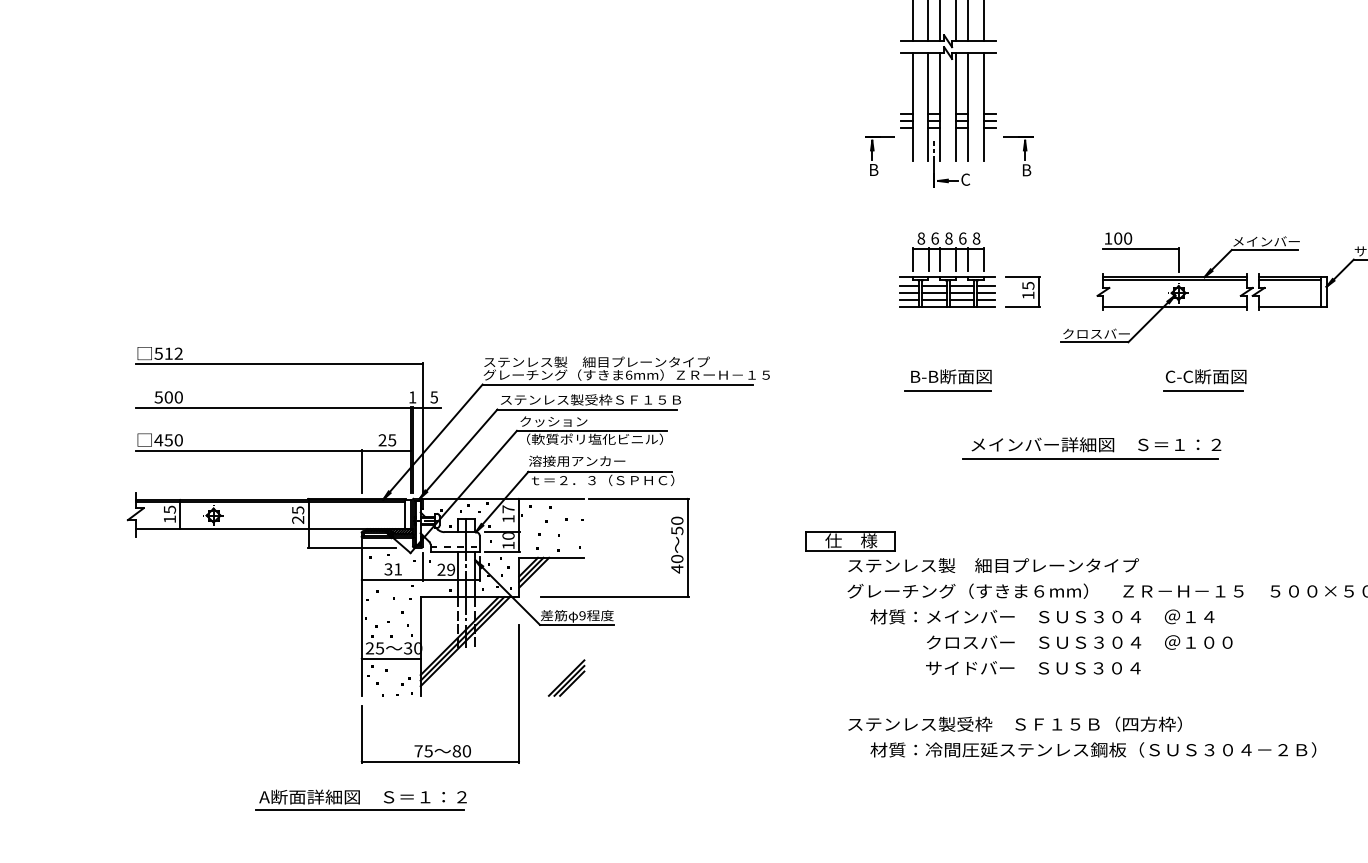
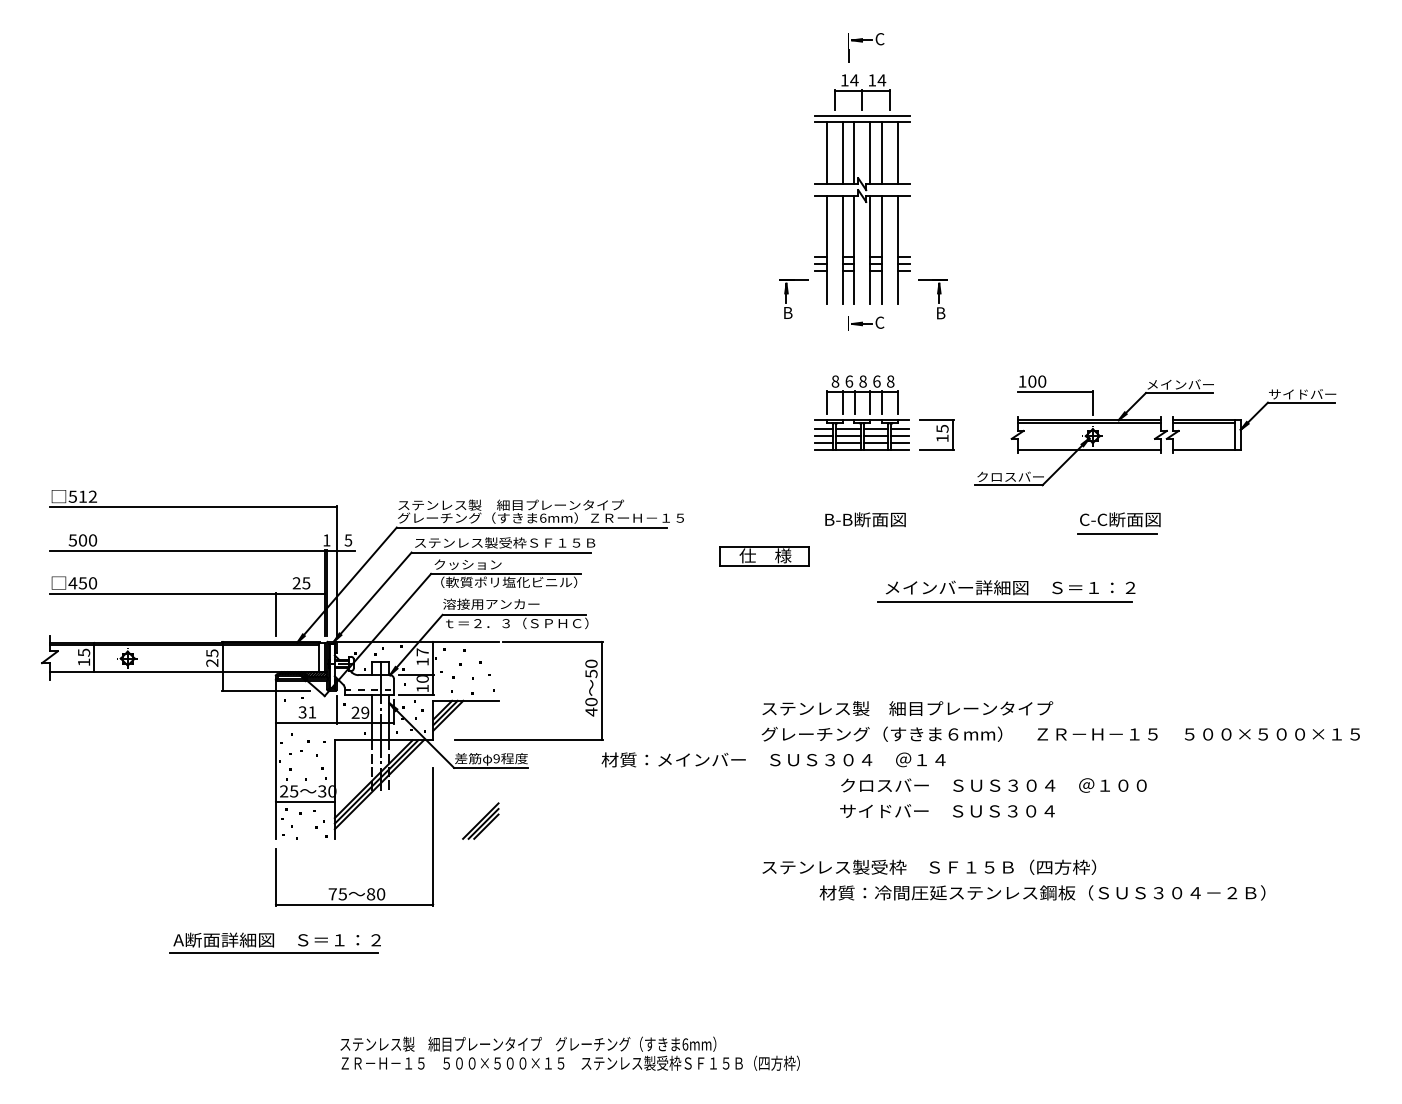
line: (934, 156) -> (848, 299), removed
line: (948, 391) -> (862, 534), removed
part: (850, 541) -> (764, 556), moved
text: (1042, 616) -> (773, 759), moved
text: (1093, 749) -> (1042, 892), moved

